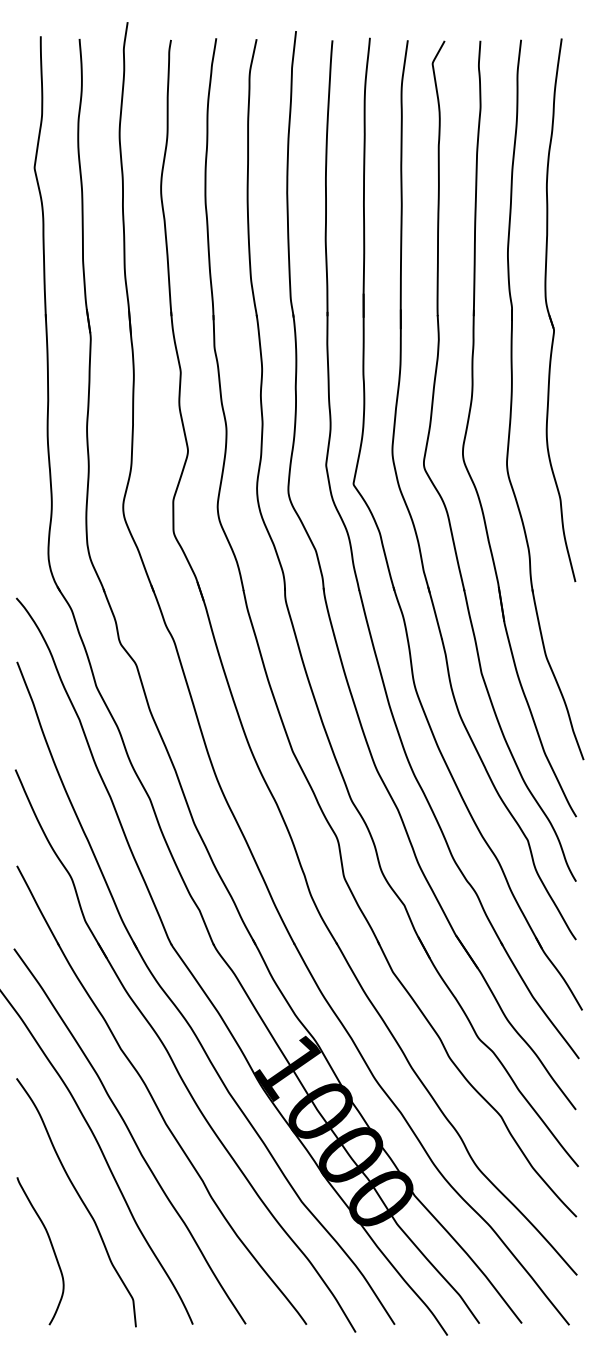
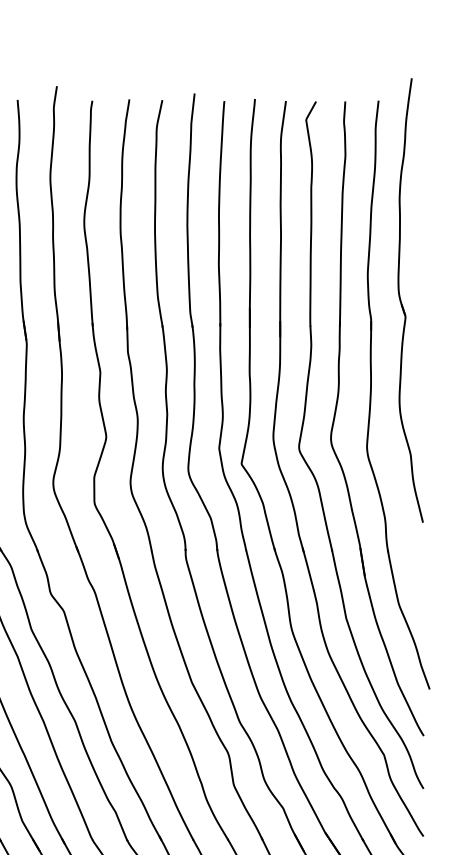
part: (549, 311) -> (401, 301), moved

